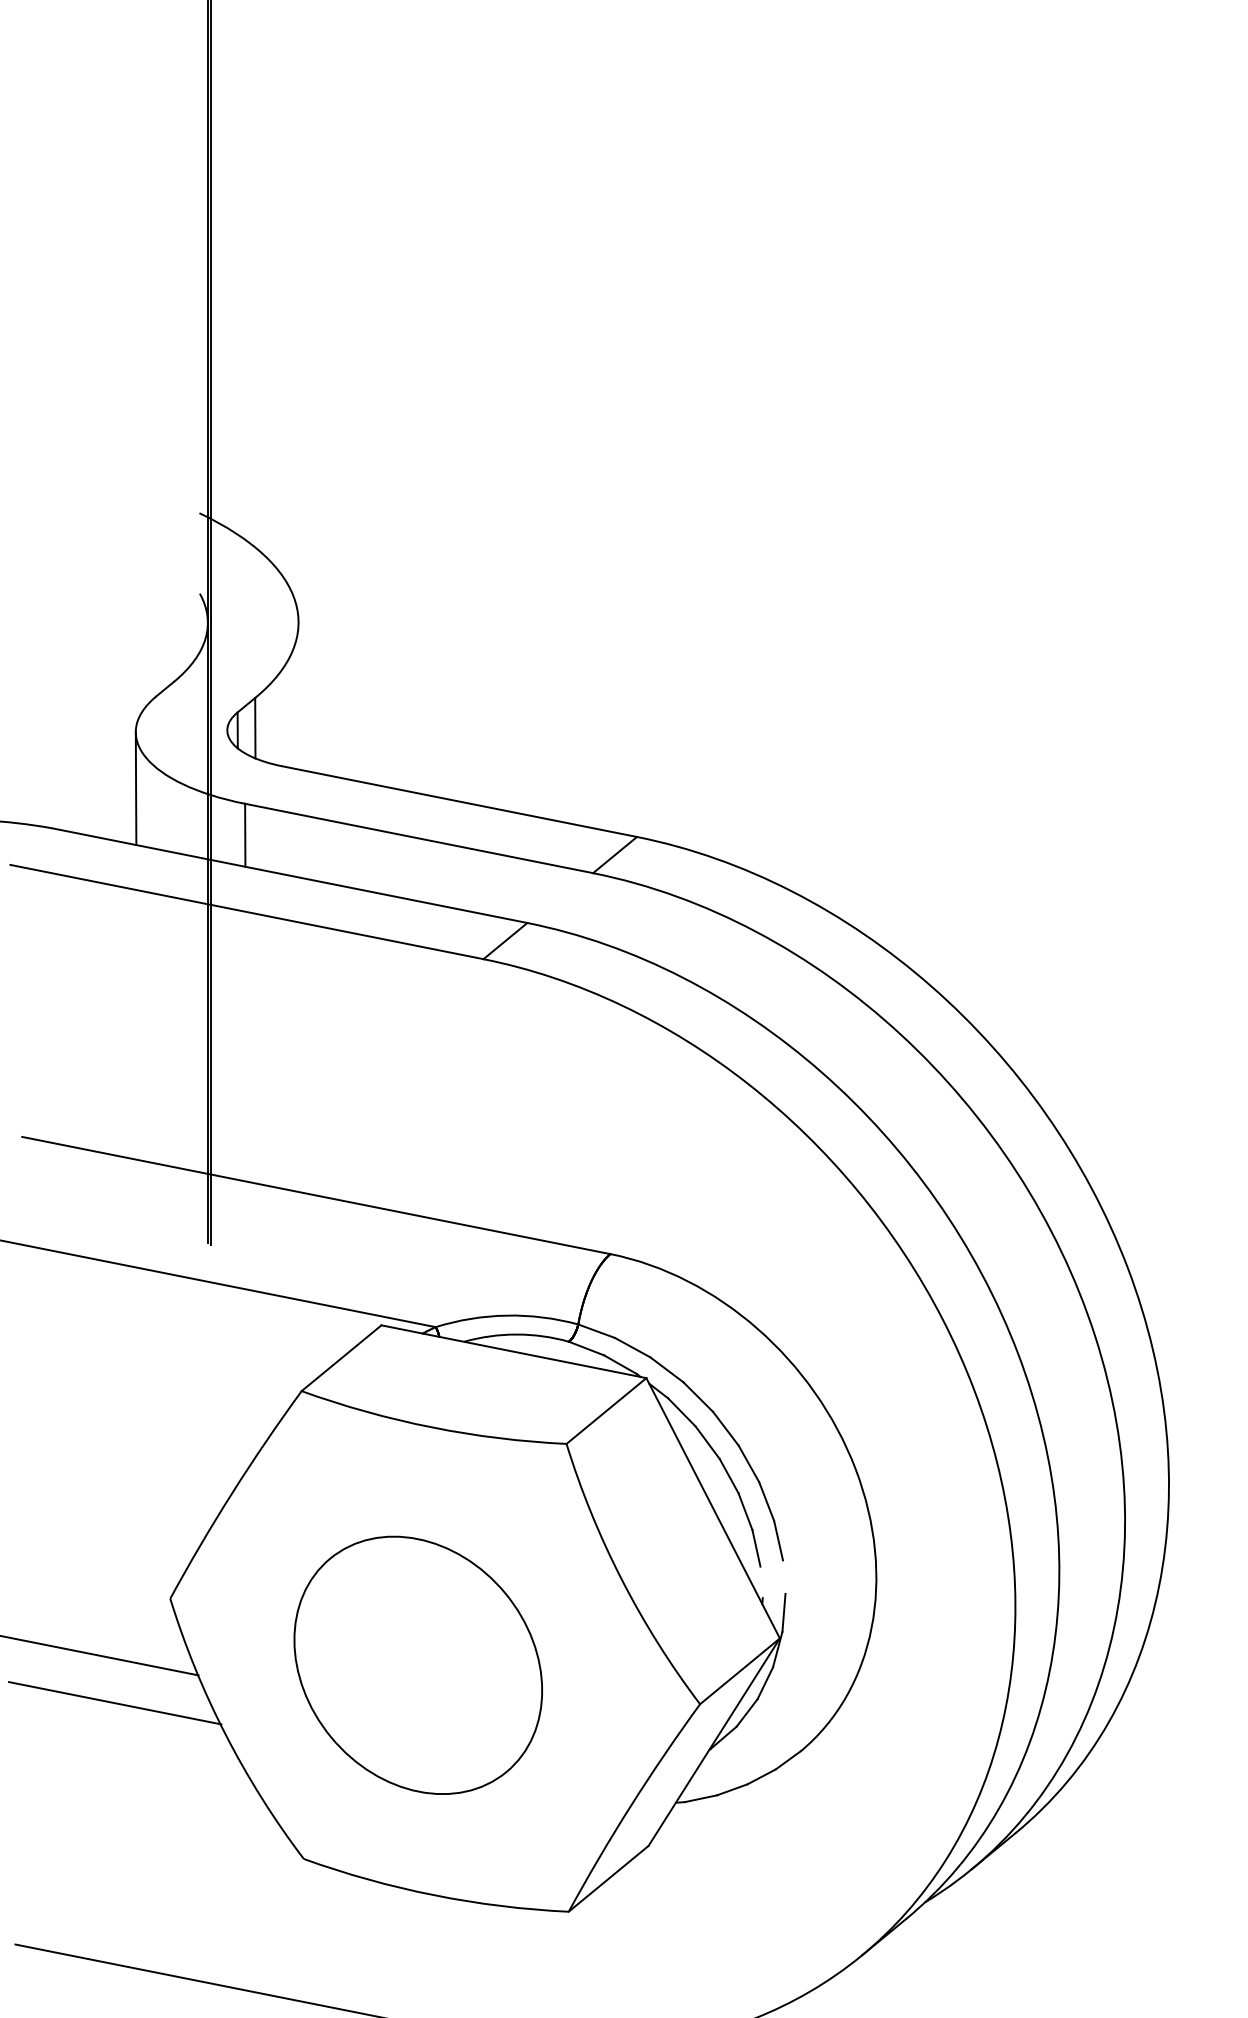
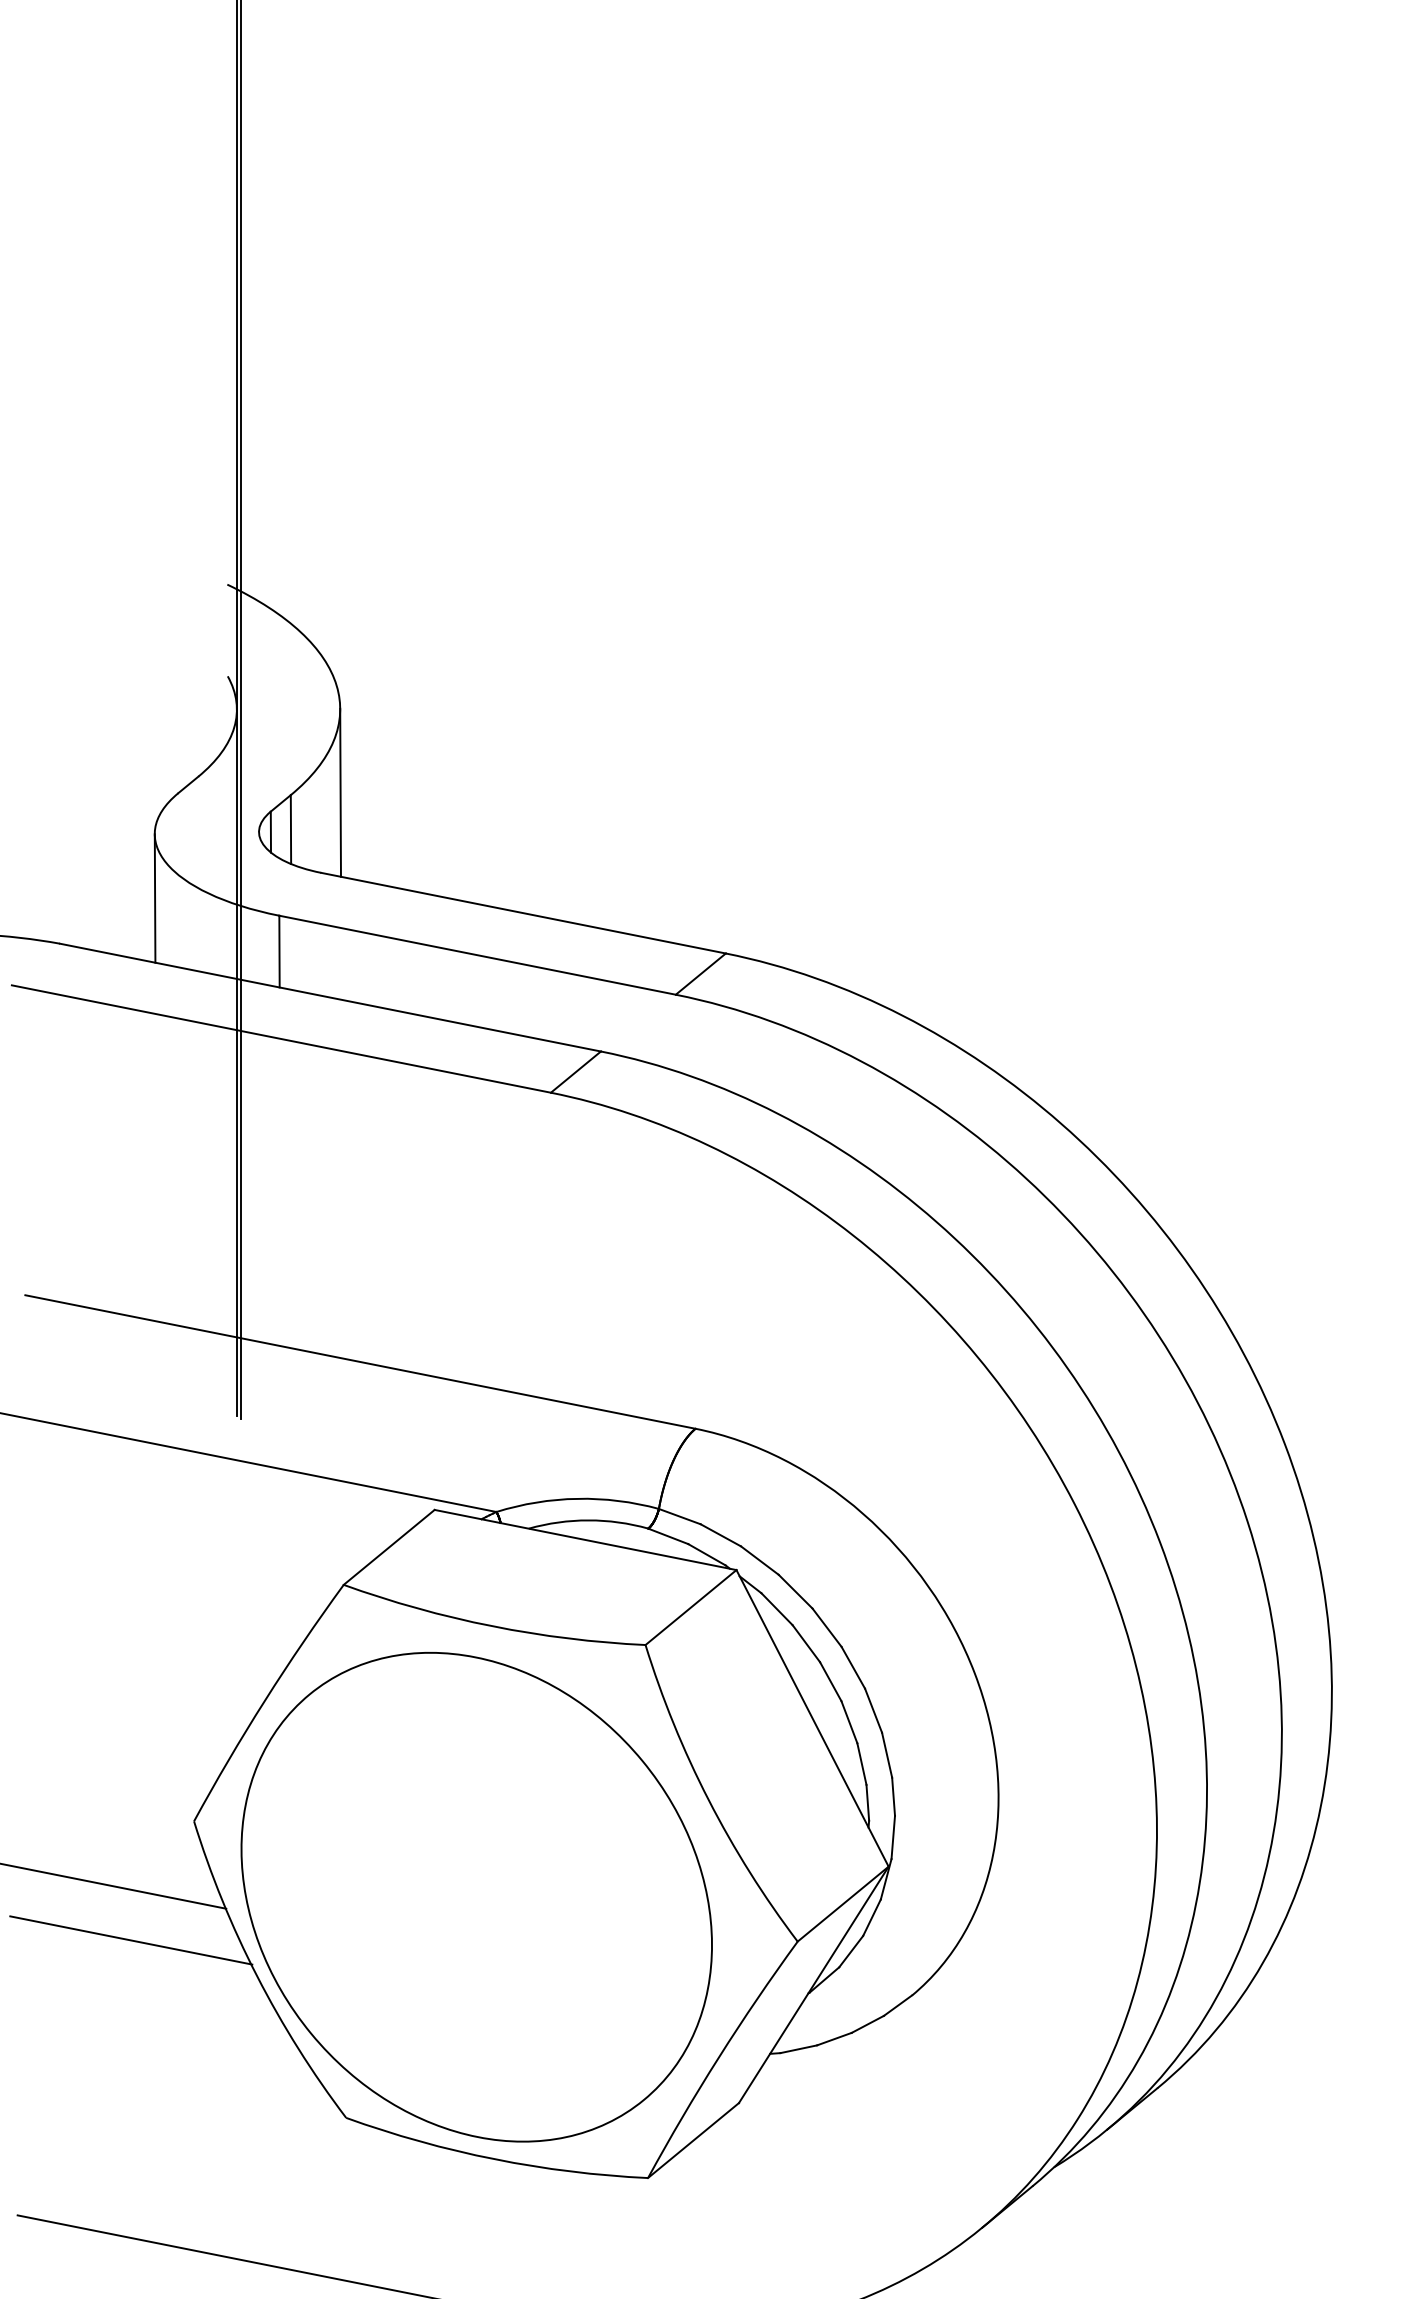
line: (298, 695) -> (340, 792), added
line: (784, 1576) -> (893, 1796), added
line: (761, 1582) -> (867, 1802), added
part: (418, 1665) -> (476, 1897), size x1.67

